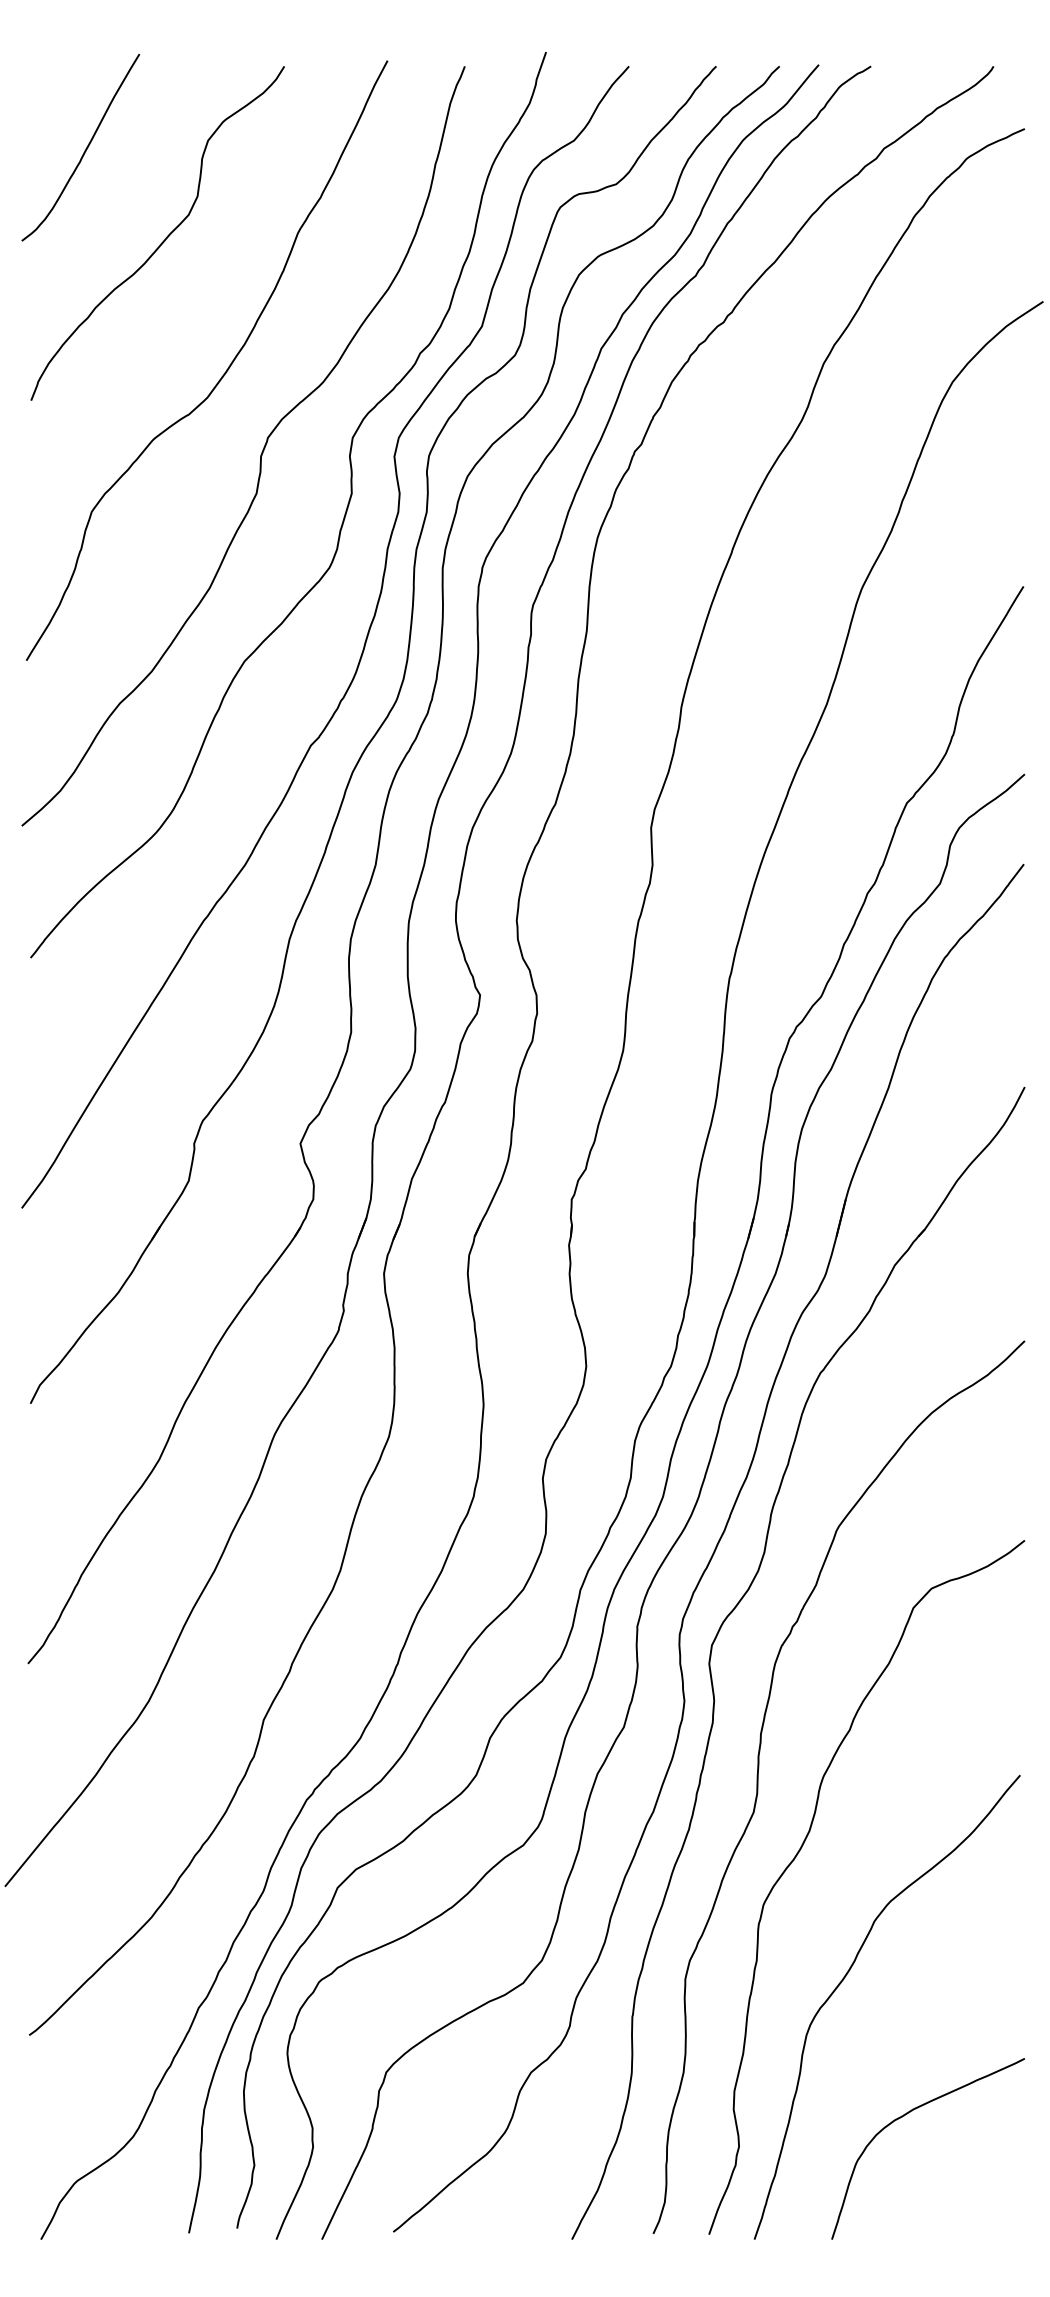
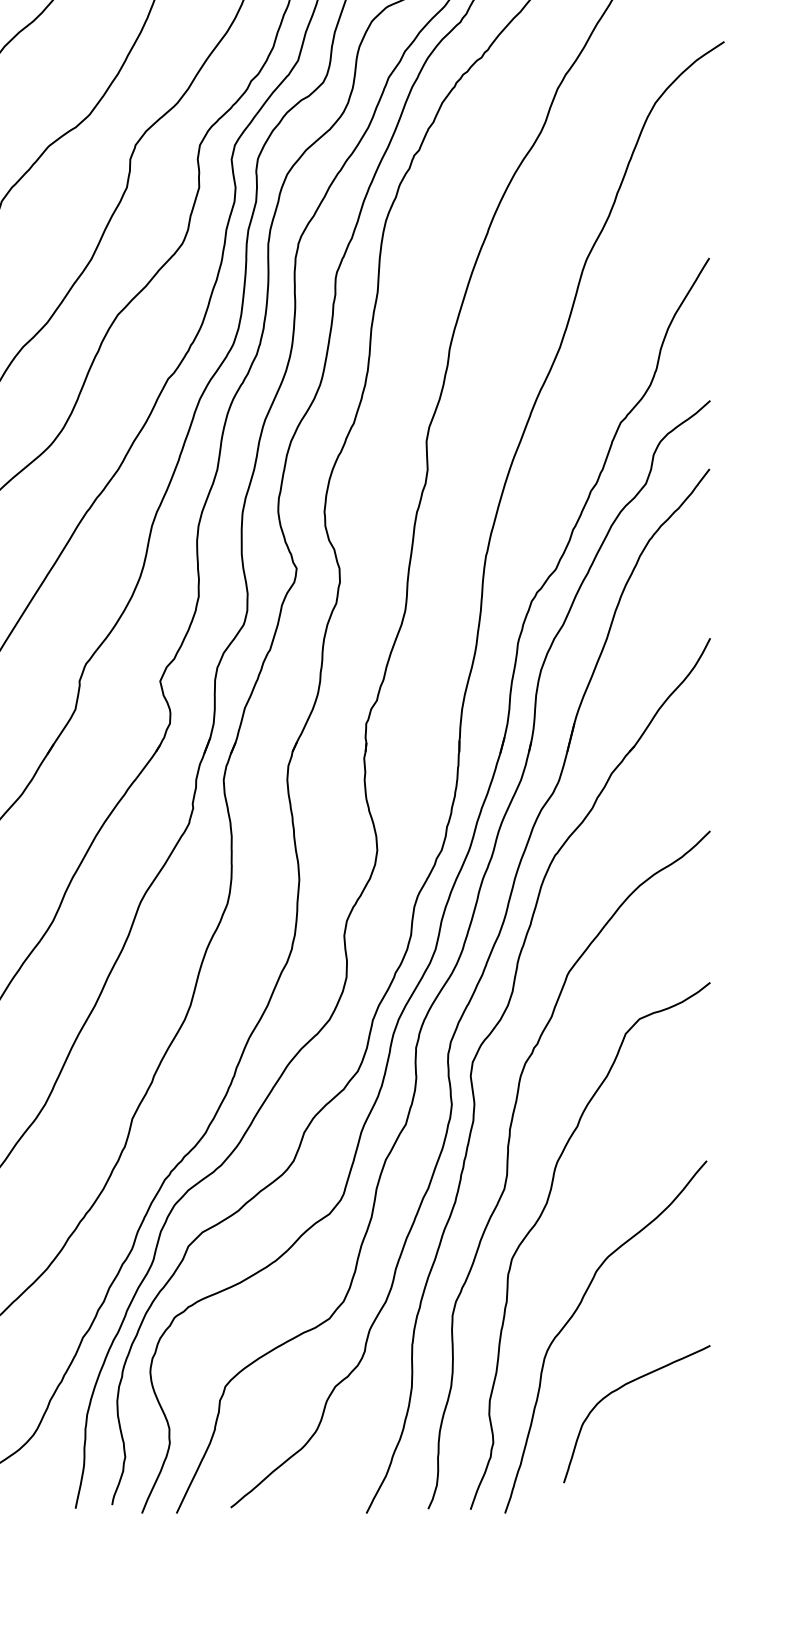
curve: (904, 2116) -> (618, 1389), moved

